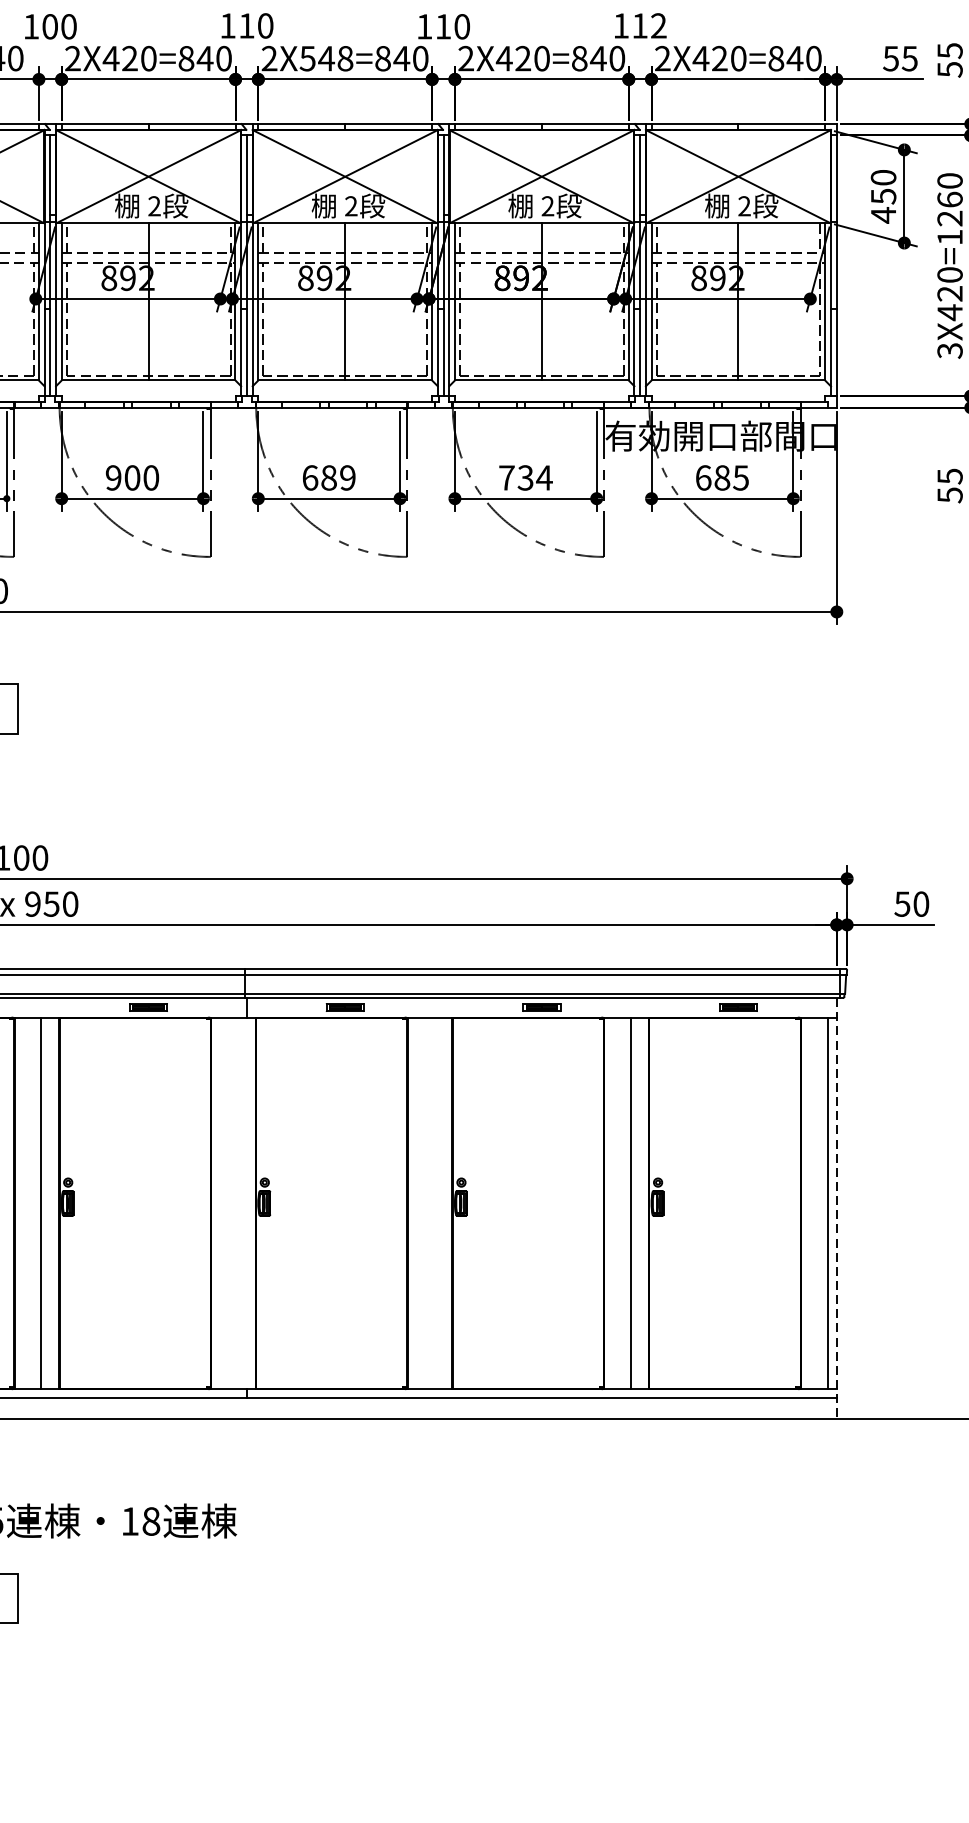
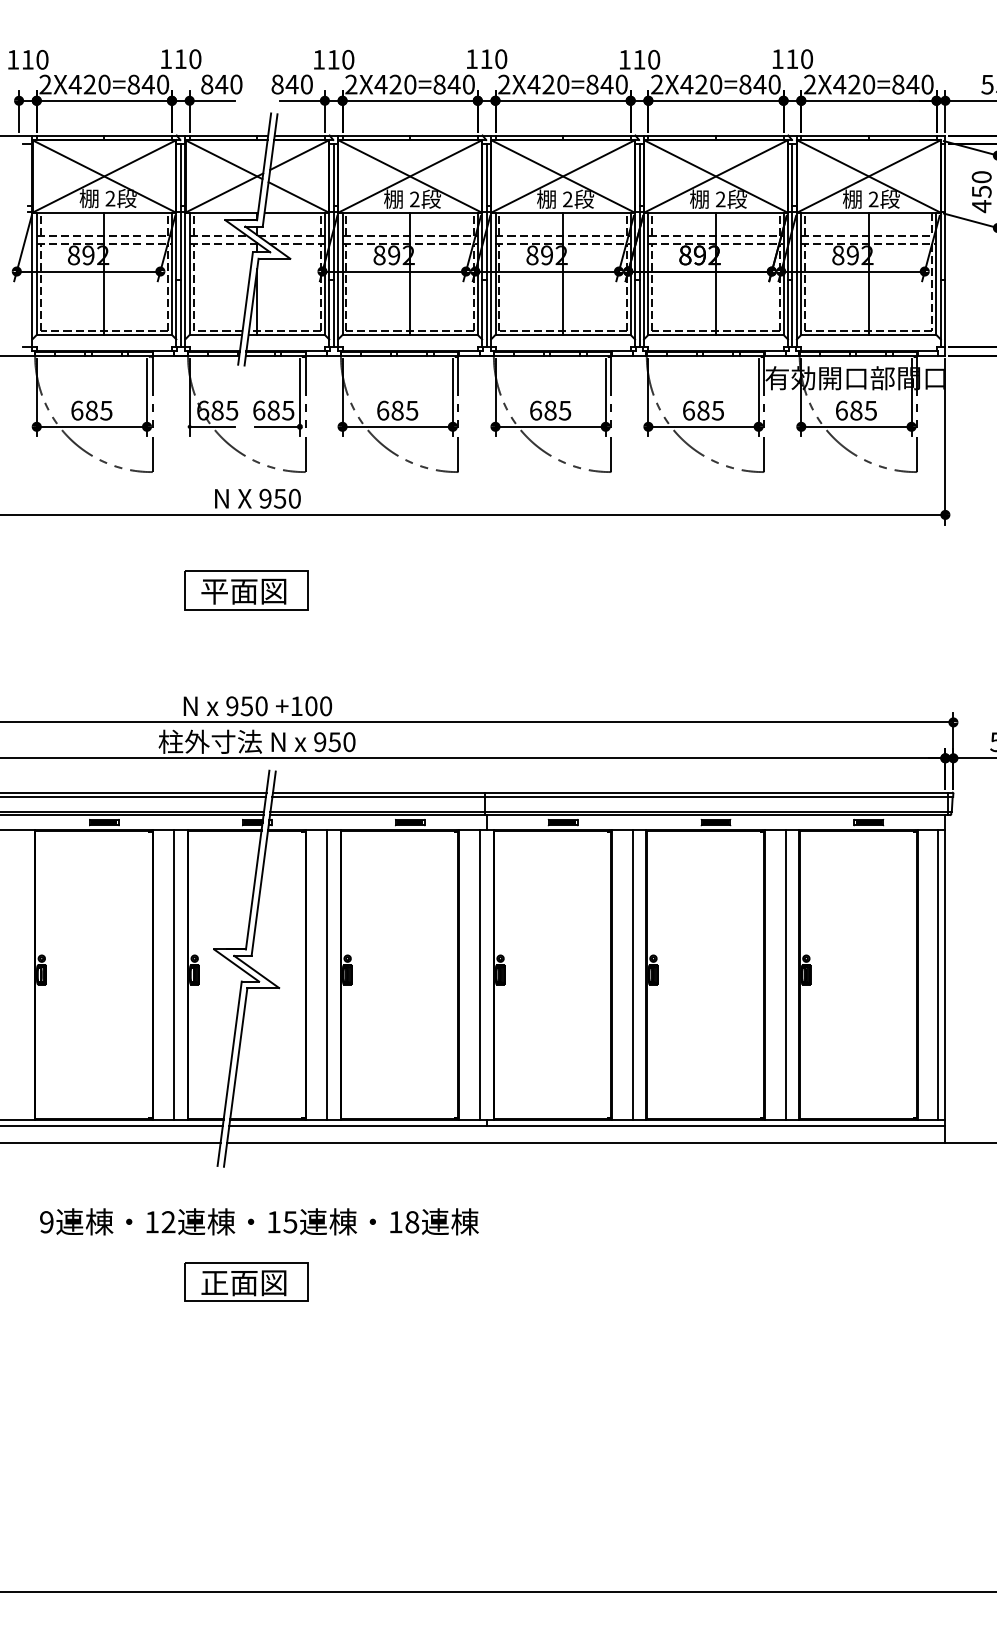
text: (50, 26) -> (333, 59), 100 -> 110
text: (659, 26) -> (807, 59), 112 -> 110
text: (326, 58) -> (548, 84), 2X548=840 -> 2X420=840
text: (132, 477) -> (397, 410), 900 -> 685
text: (347, 477) -> (564, 410), 689 -> 685
text: (525, 477) -> (703, 410), 734 -> 685
line: (237, 1202) -> (479, 974), added
line: (434, 1202) -> (632, 974), added
line: (836, 1208) -> (945, 978), dashed -> solid

